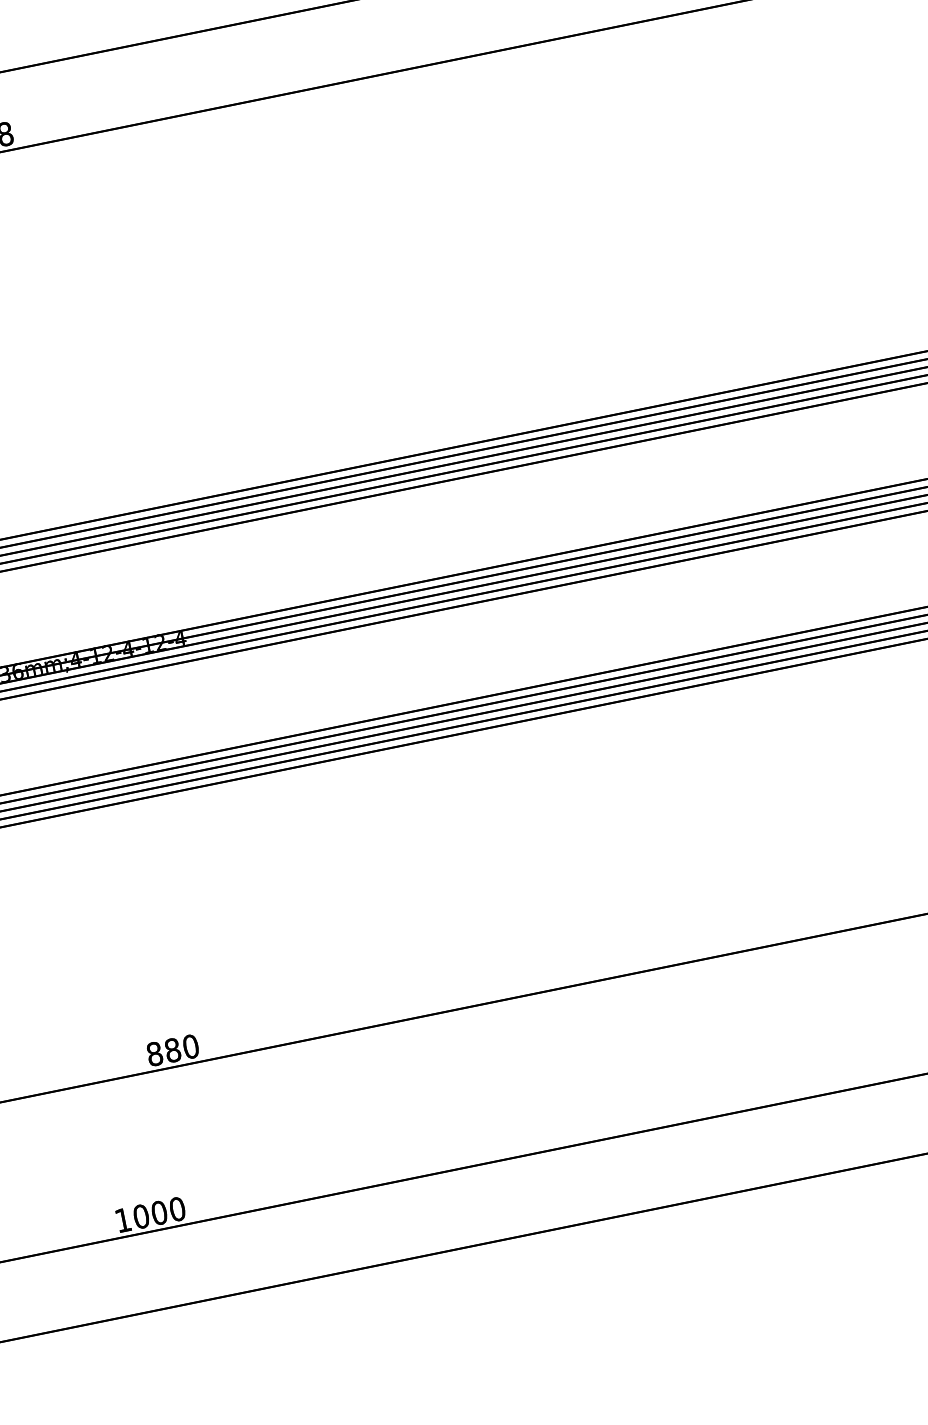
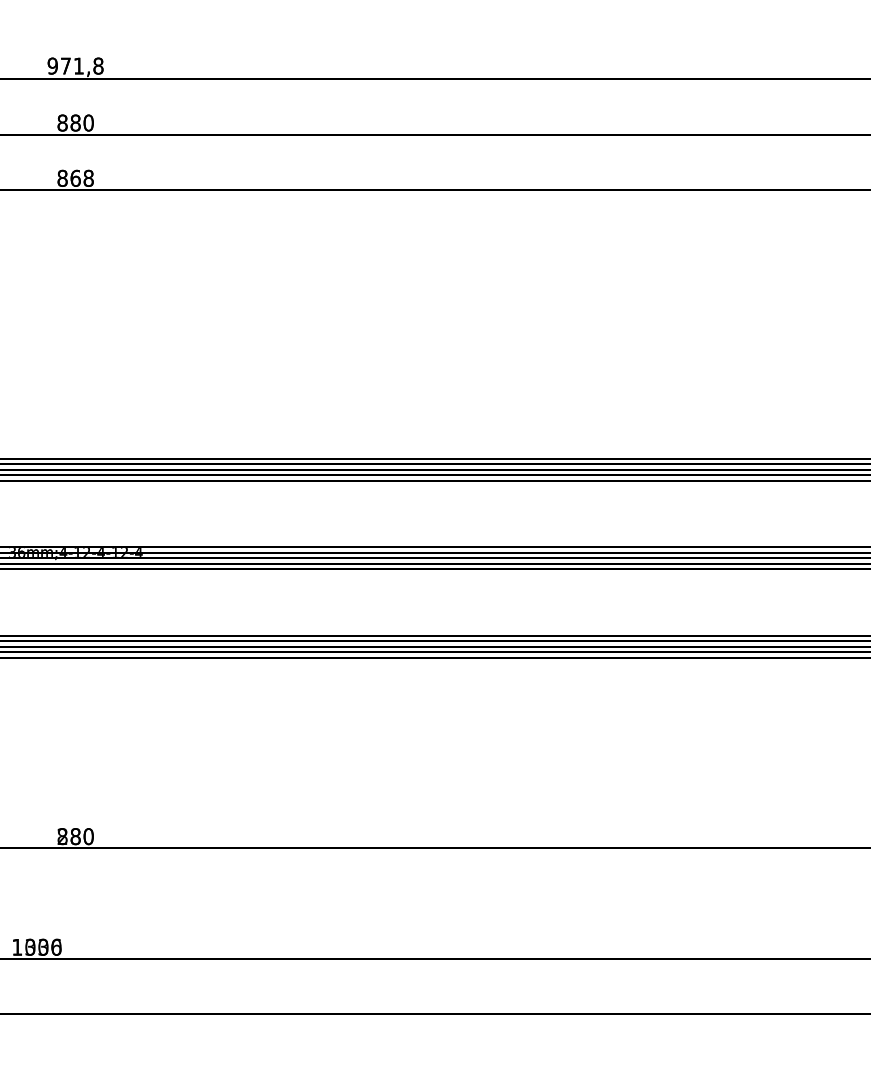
text: (154, 1053) -> (62, 836), 880 -> 280
text: (159, 1211) -> (43, 946), 1000 -> 1336

